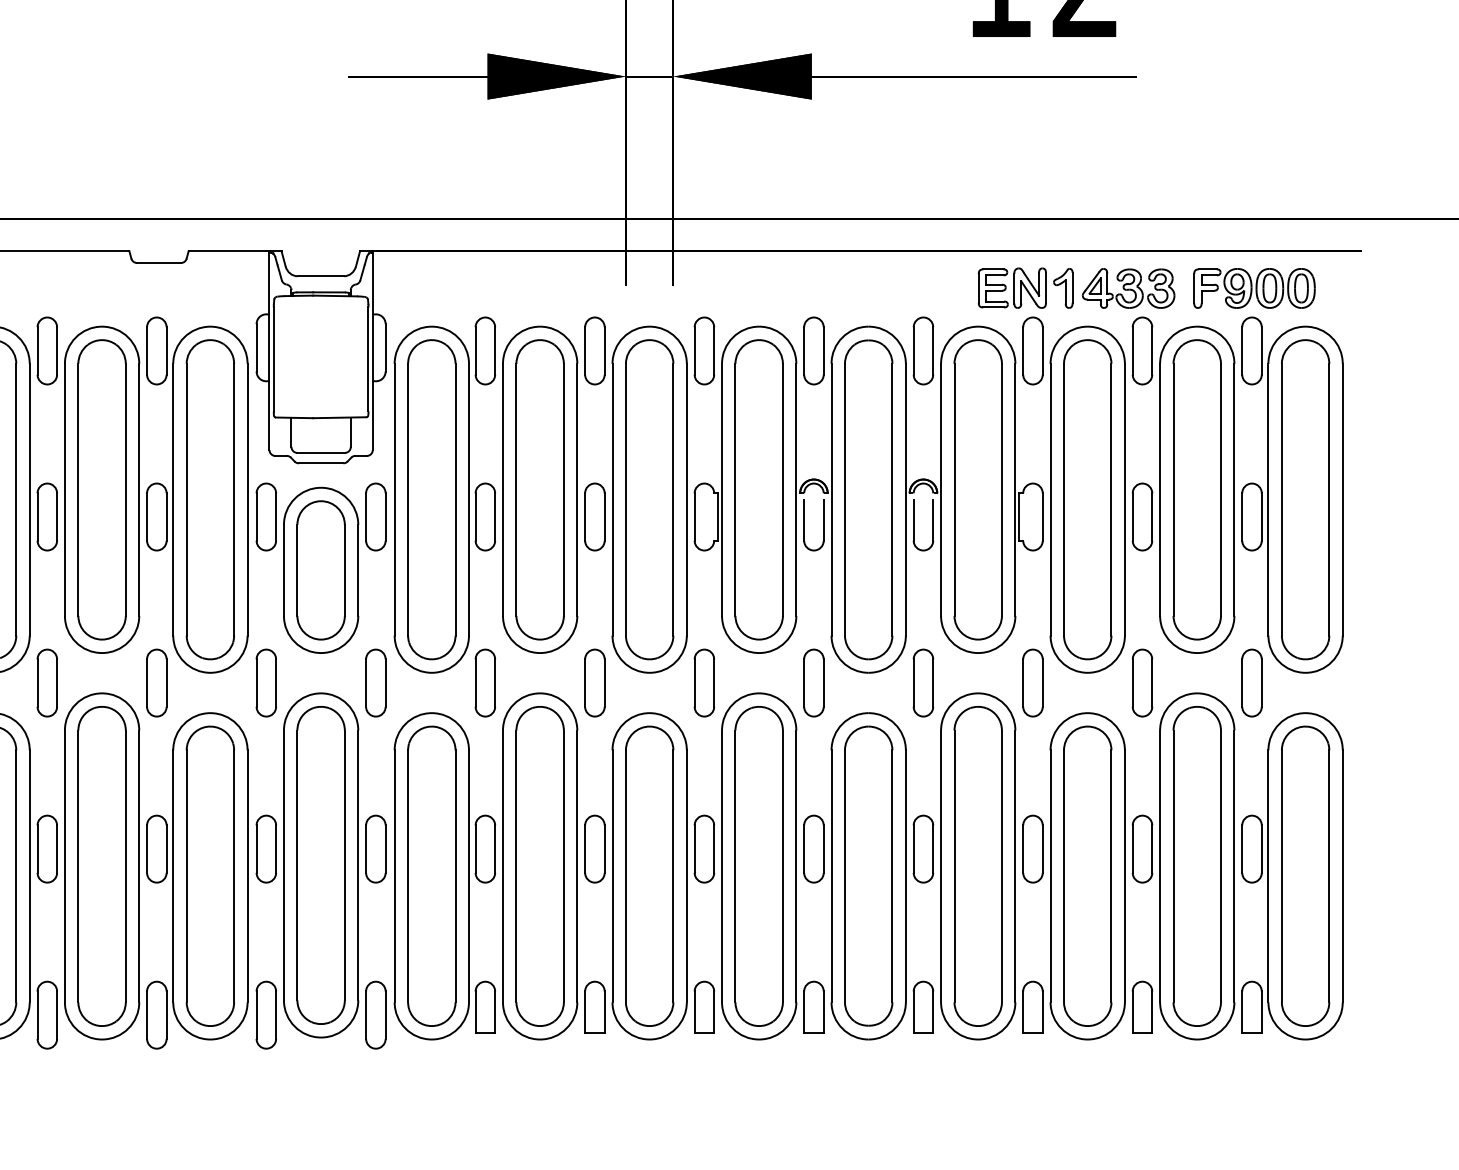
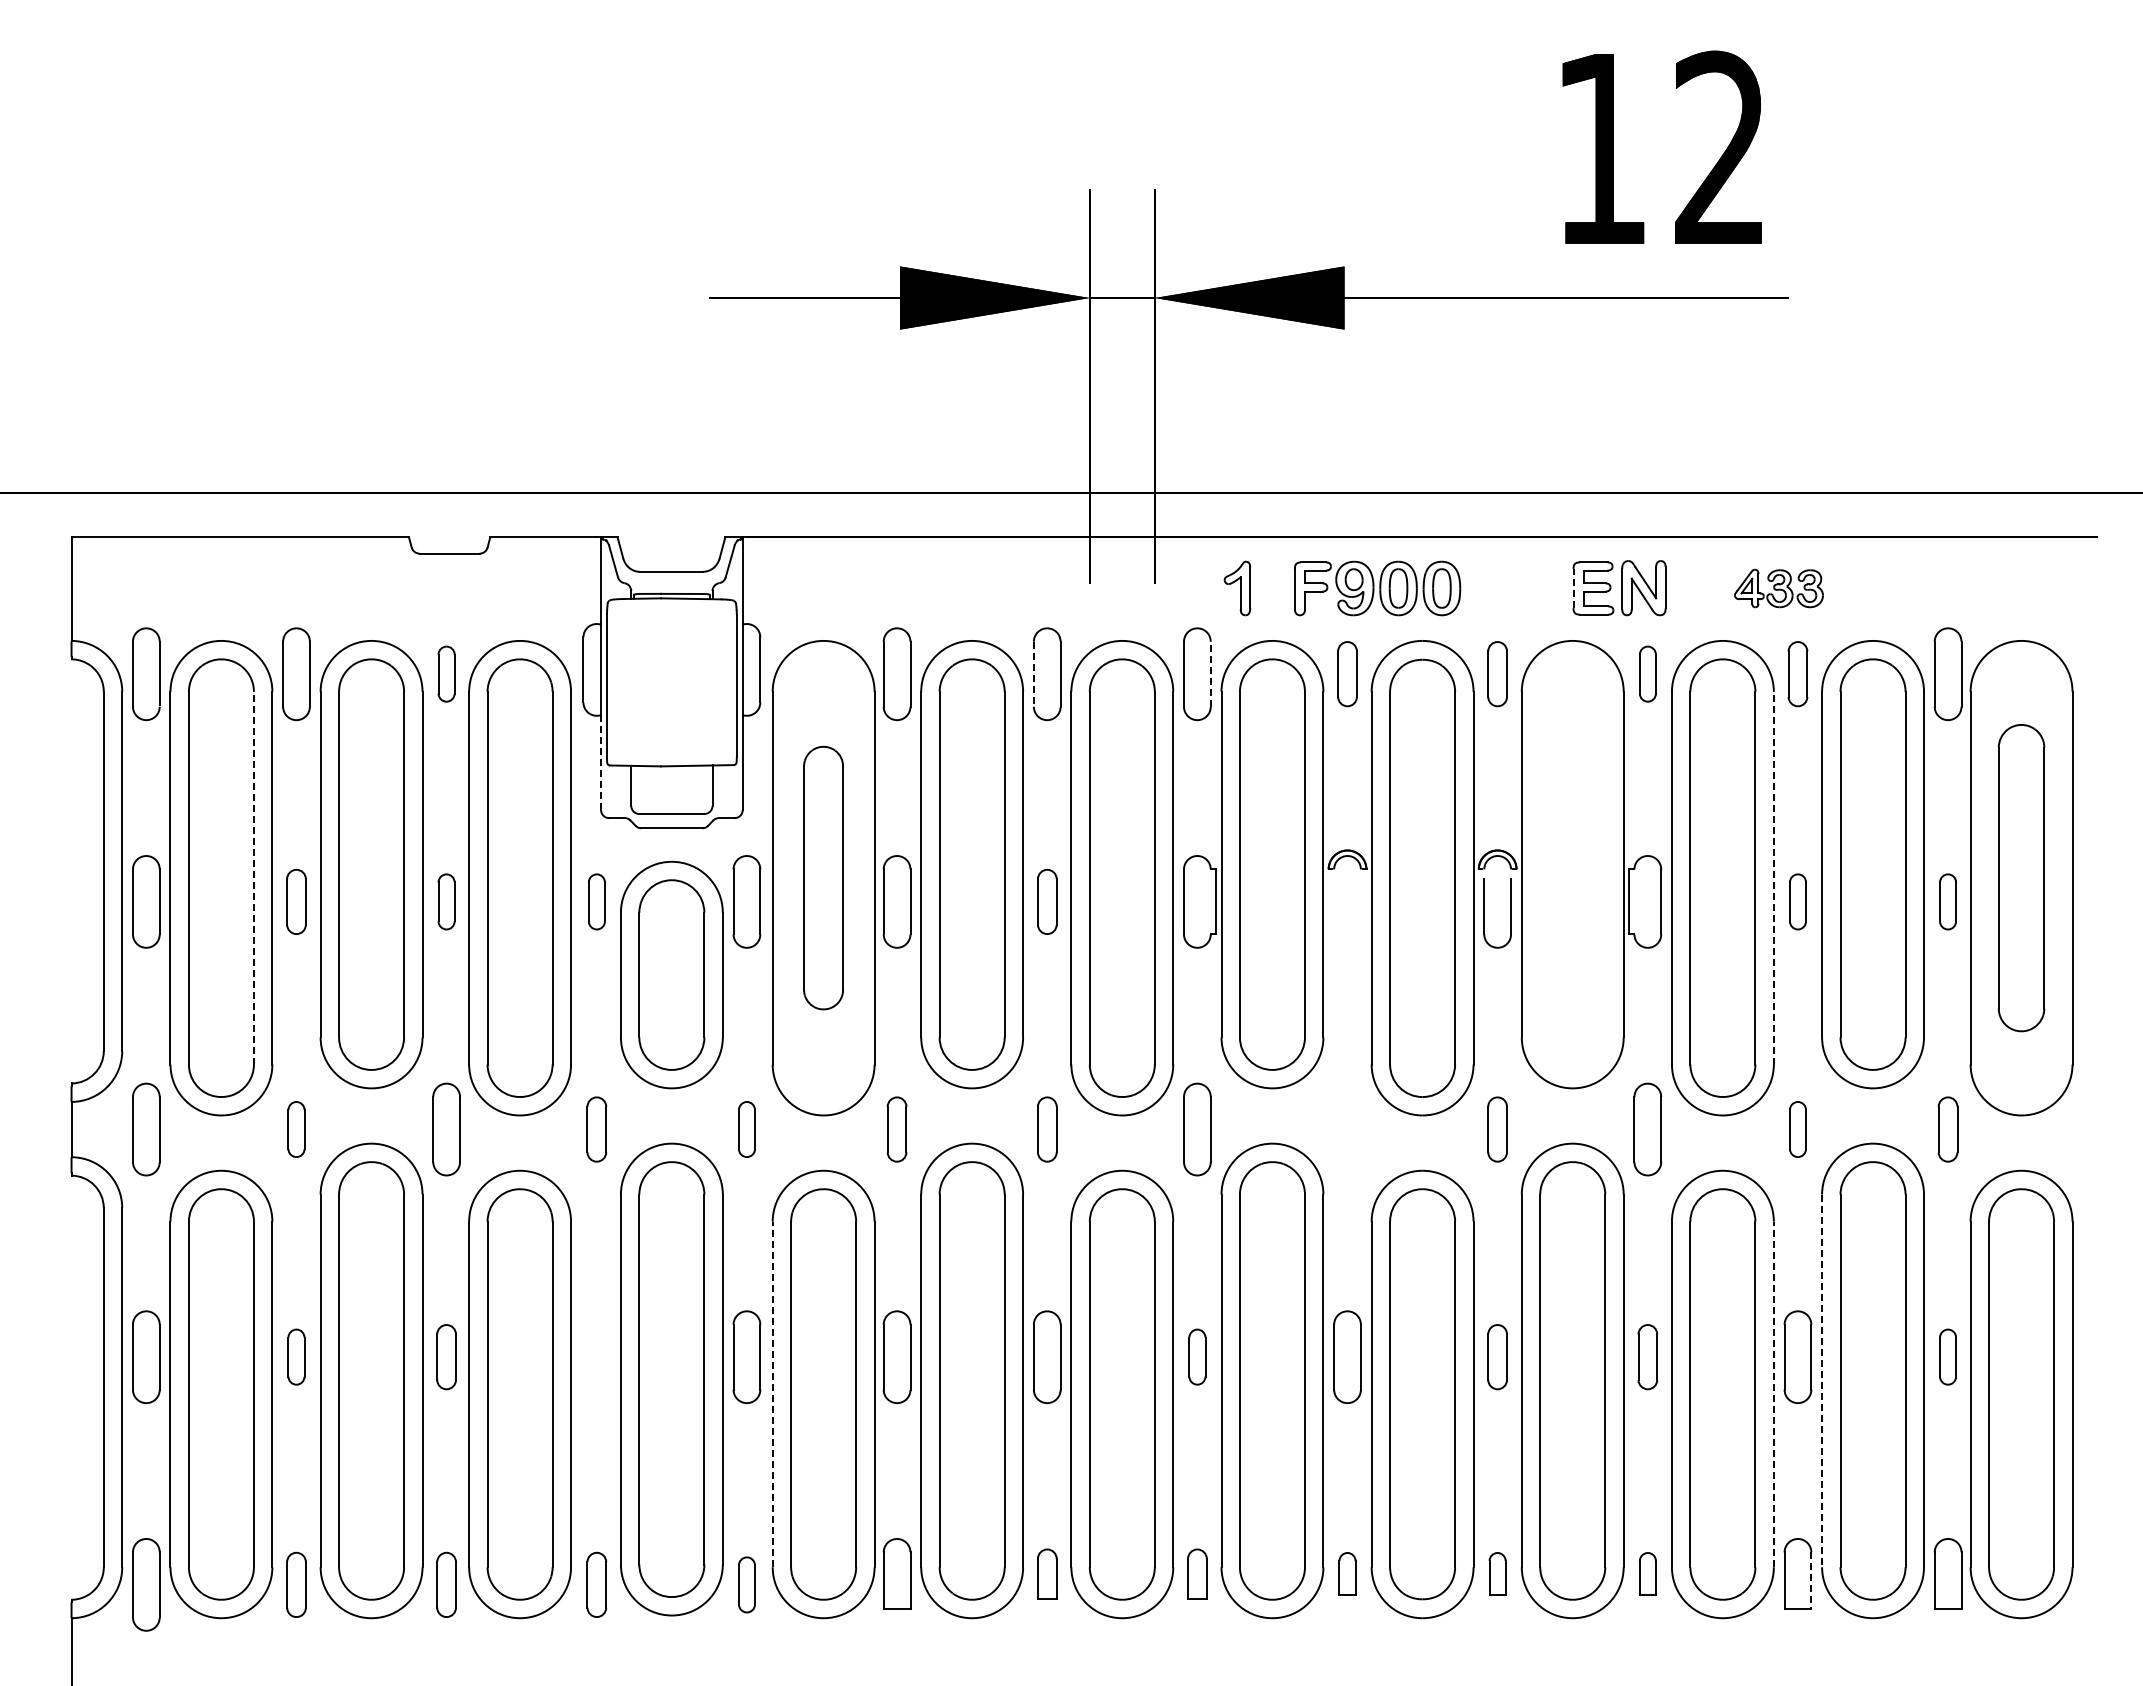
line: (978, 288) -> (1573, 588), solid -> dashed
part: (1063, 288) -> (1237, 588), moved
part: (1128, 288) -> (1778, 588), size x0.7
part: (1254, 288) -> (1377, 588), moved
part: (156, 350) -> (446, 673), size x0.6
part: (813, 350) -> (1347, 673), size x0.7
part: (923, 350) -> (1497, 673), size x0.7
part: (1032, 350) -> (1647, 673), size x0.6
part: (1142, 350) -> (1797, 673), size x0.7
line: (584, 351) -> (1033, 674), solid -> dashed
line: (714, 351) -> (1210, 674), solid -> dashed
line: (269, 416) -> (601, 763), solid -> dashed
part: (978, 489) -> (1572, 864), removed
line: (15, 499) -> (253, 877), solid -> dashed
part: (431, 499) -> (823, 877), size x0.6
line: (1124, 499) -> (1773, 877), solid -> dashed
part: (1305, 499) -> (2021, 877), size x0.7
part: (47, 516) -> (296, 901), size x0.7
part: (156, 516) -> (446, 901), size x0.6
part: (266, 516) -> (596, 901), size x0.6
part: (595, 516) -> (1047, 901), size x0.7
part: (1142, 516) -> (1797, 901), size x0.6
part: (1251, 516) -> (1947, 901), size x0.6
part: (804, 525) -> (1334, 913), removed
part: (47, 683) -> (296, 1129), size x0.6
part: (266, 683) -> (596, 1129), size x0.7
part: (375, 683) -> (746, 1129), size x0.6
part: (484, 683) -> (896, 1129), size x0.7
part: (595, 683) -> (1047, 1129), size x0.7
part: (813, 683) -> (1347, 1129), removed
part: (923, 683) -> (1497, 1129), size x0.7
part: (1142, 683) -> (1797, 1129), size x0.6
part: (1251, 683) -> (1947, 1129), size x0.7
part: (47, 848) -> (296, 1356), size x0.6
part: (156, 848) -> (446, 1356), size x0.7
part: (266, 848) -> (596, 1356), removed
part: (704, 848) -> (1197, 1356), size x0.6
part: (923, 848) -> (1497, 1356), size x0.7
part: (1032, 848) -> (1647, 1356), size x0.7
part: (1251, 848) -> (1947, 1356), size x0.6
line: (1160, 866) -> (1822, 1381), solid -> dashed
line: (394, 876) -> (772, 1394), solid -> dashed
line: (1124, 876) -> (1773, 1394), solid -> dashed
part: (595, 1006) -> (1047, 1573), size x0.7
part: (704, 1006) -> (1197, 1573), size x0.7
part: (813, 1006) -> (1347, 1573), size x0.6
part: (923, 1006) -> (1497, 1573), size x0.6
part: (1032, 1006) -> (1647, 1573), size x0.6
line: (1152, 1012) -> (1811, 1581), solid -> dashed
part: (47, 1014) -> (296, 1584), size x0.7
part: (156, 1014) -> (446, 1584), size x0.7
part: (266, 1014) -> (596, 1584), size x0.7
part: (375, 1014) -> (746, 1584), size x0.6

